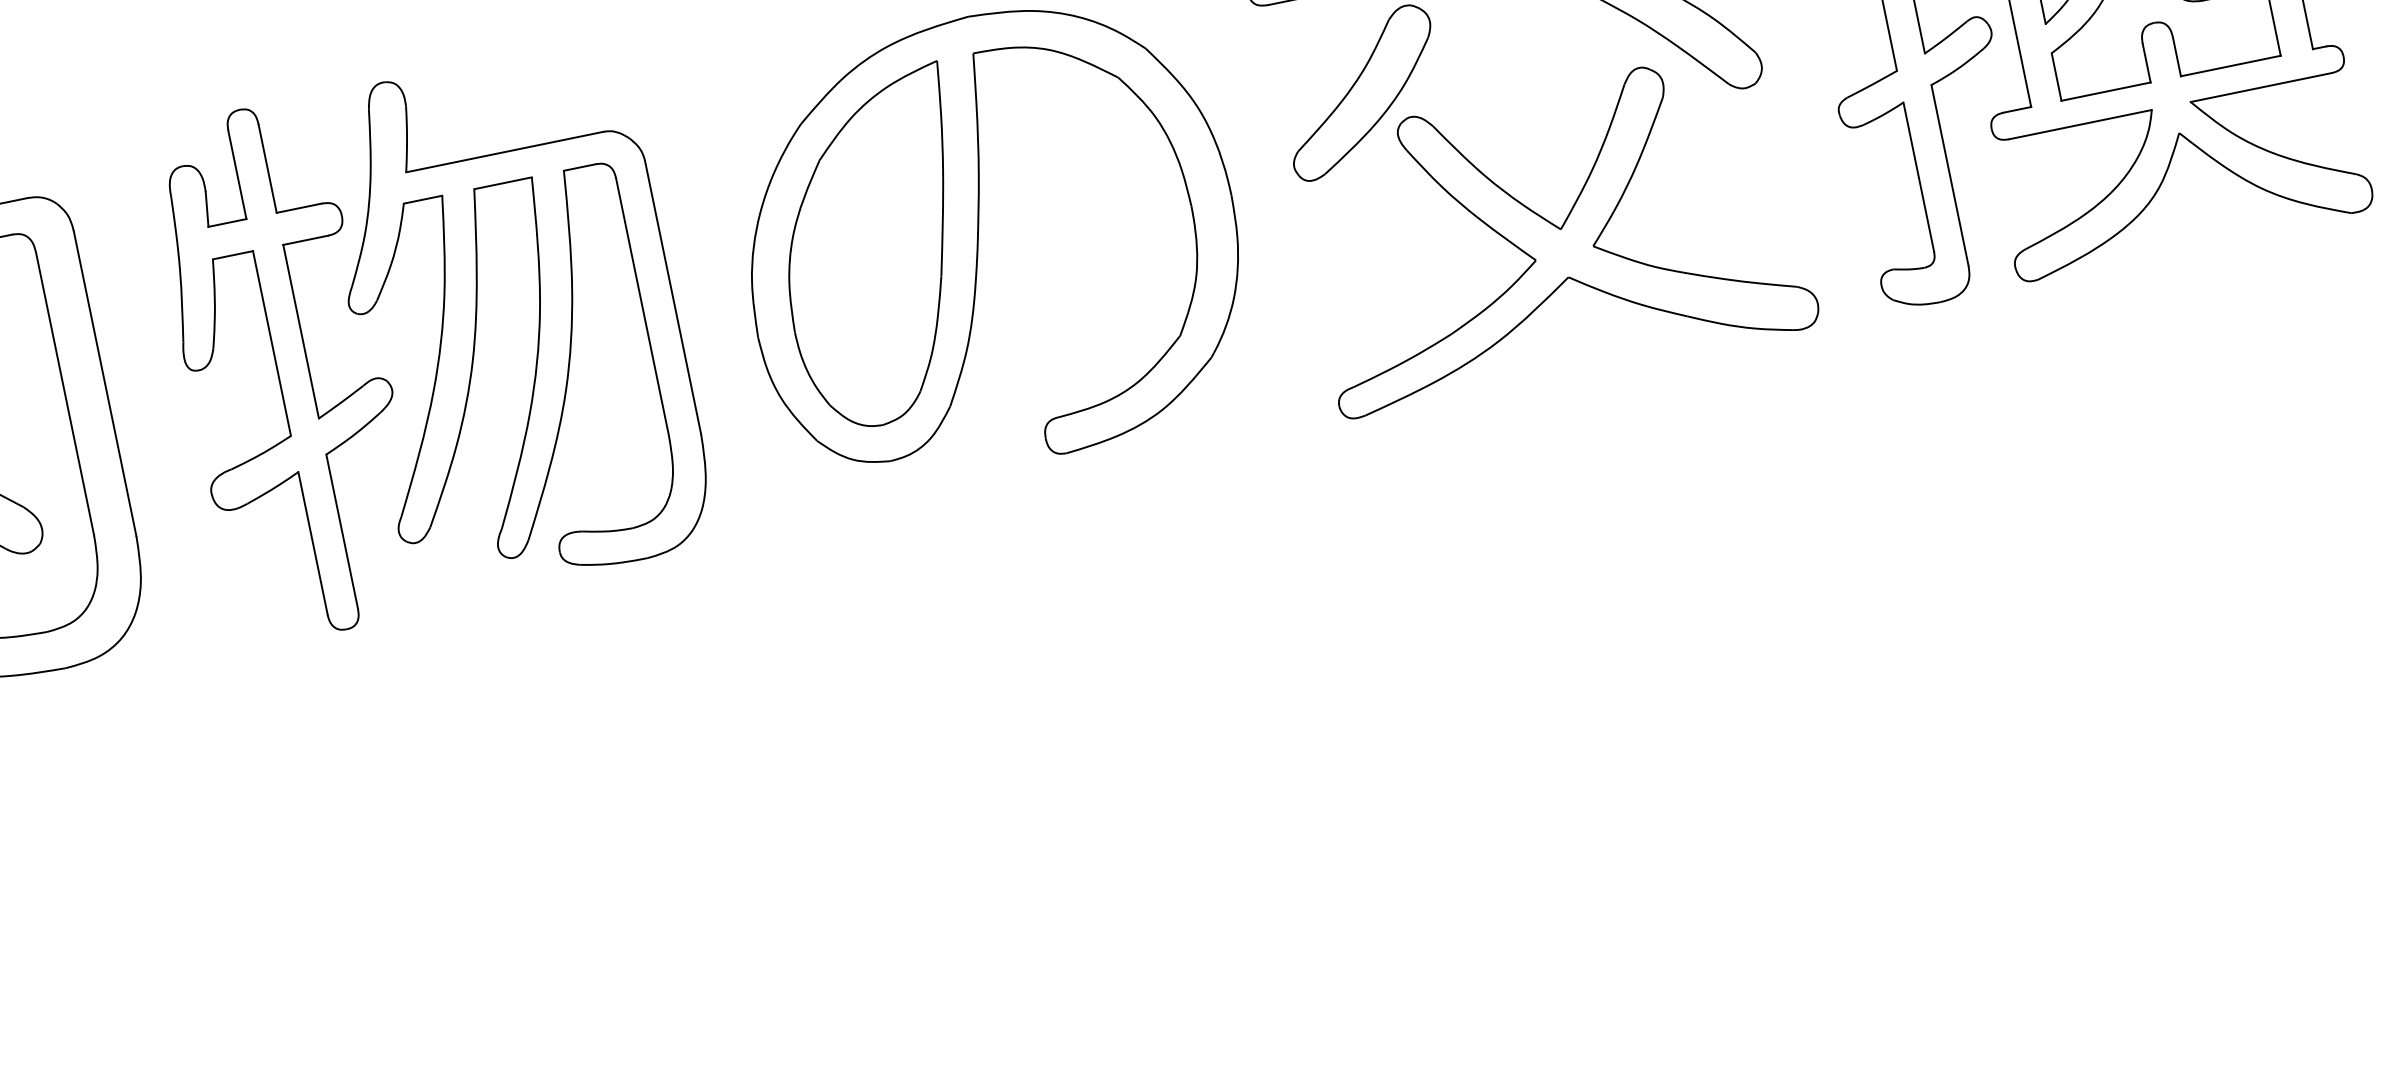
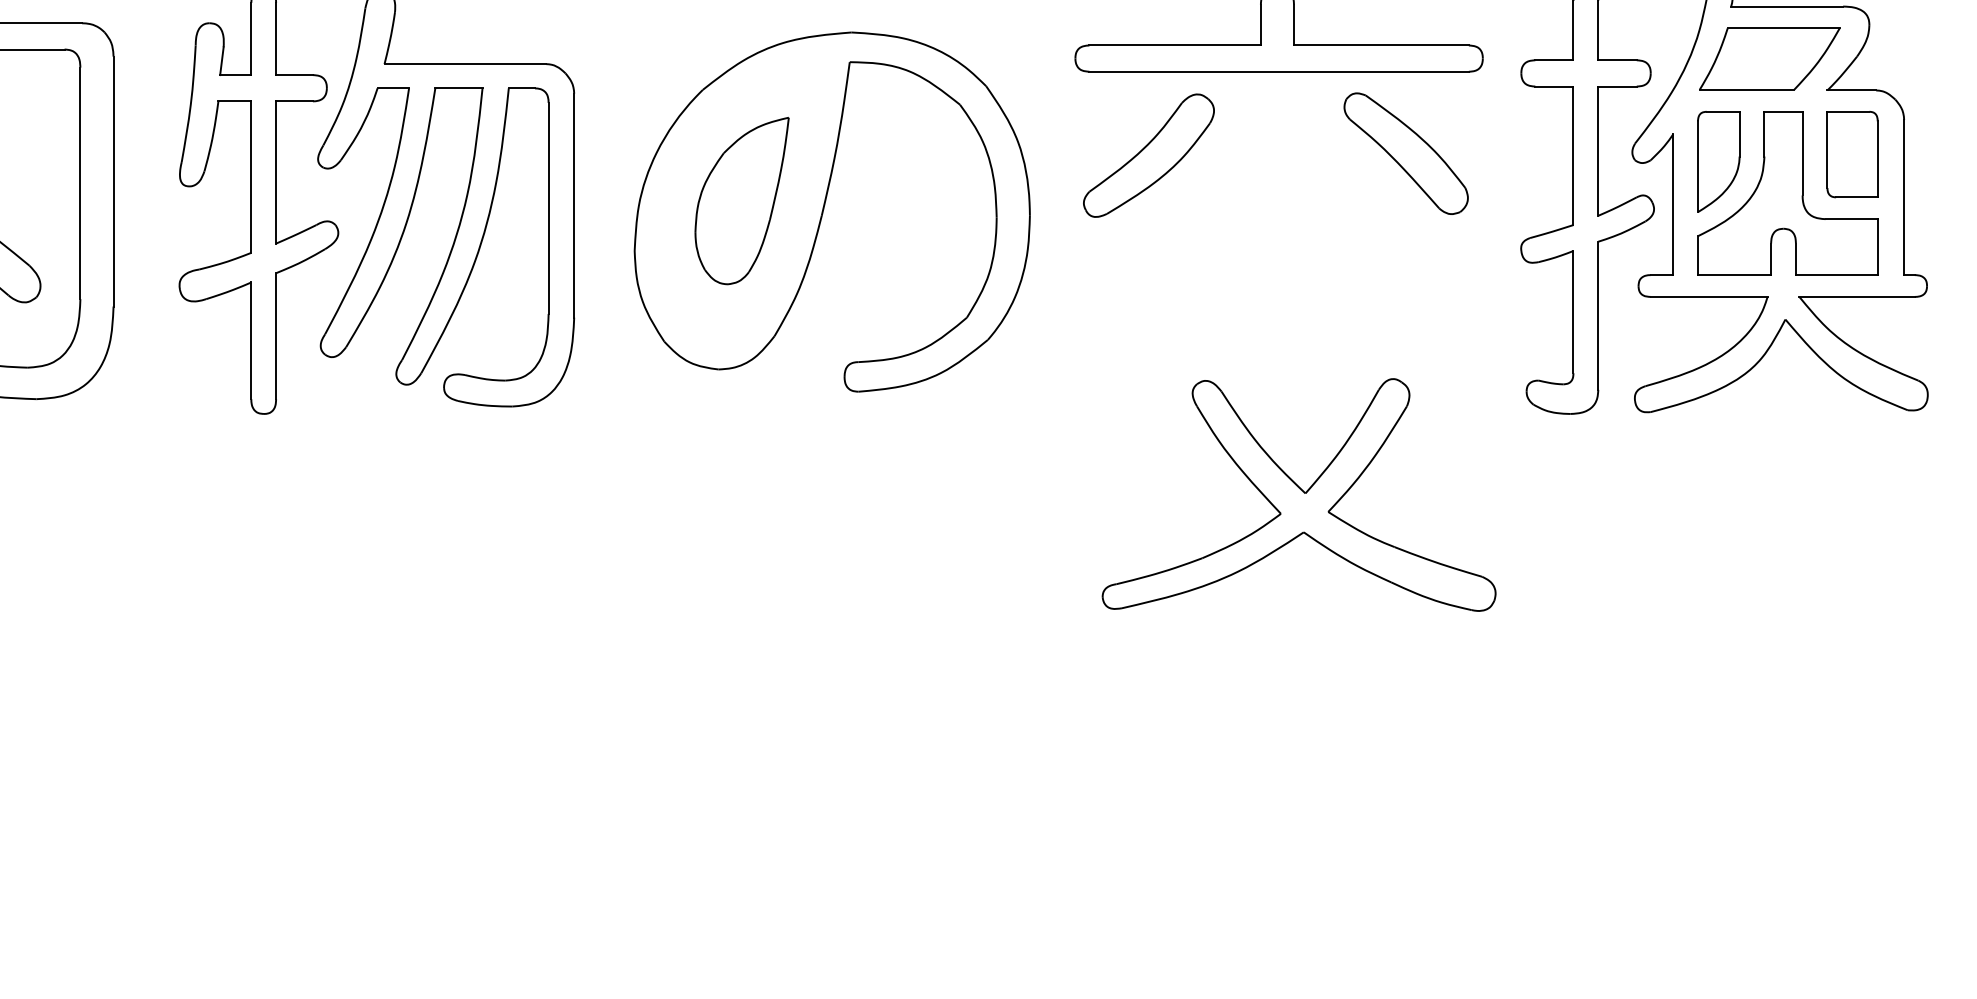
part: (1552, 232) -> (1298, 494), moved
part: (875, 249) -> (741, 200), size x0.6

